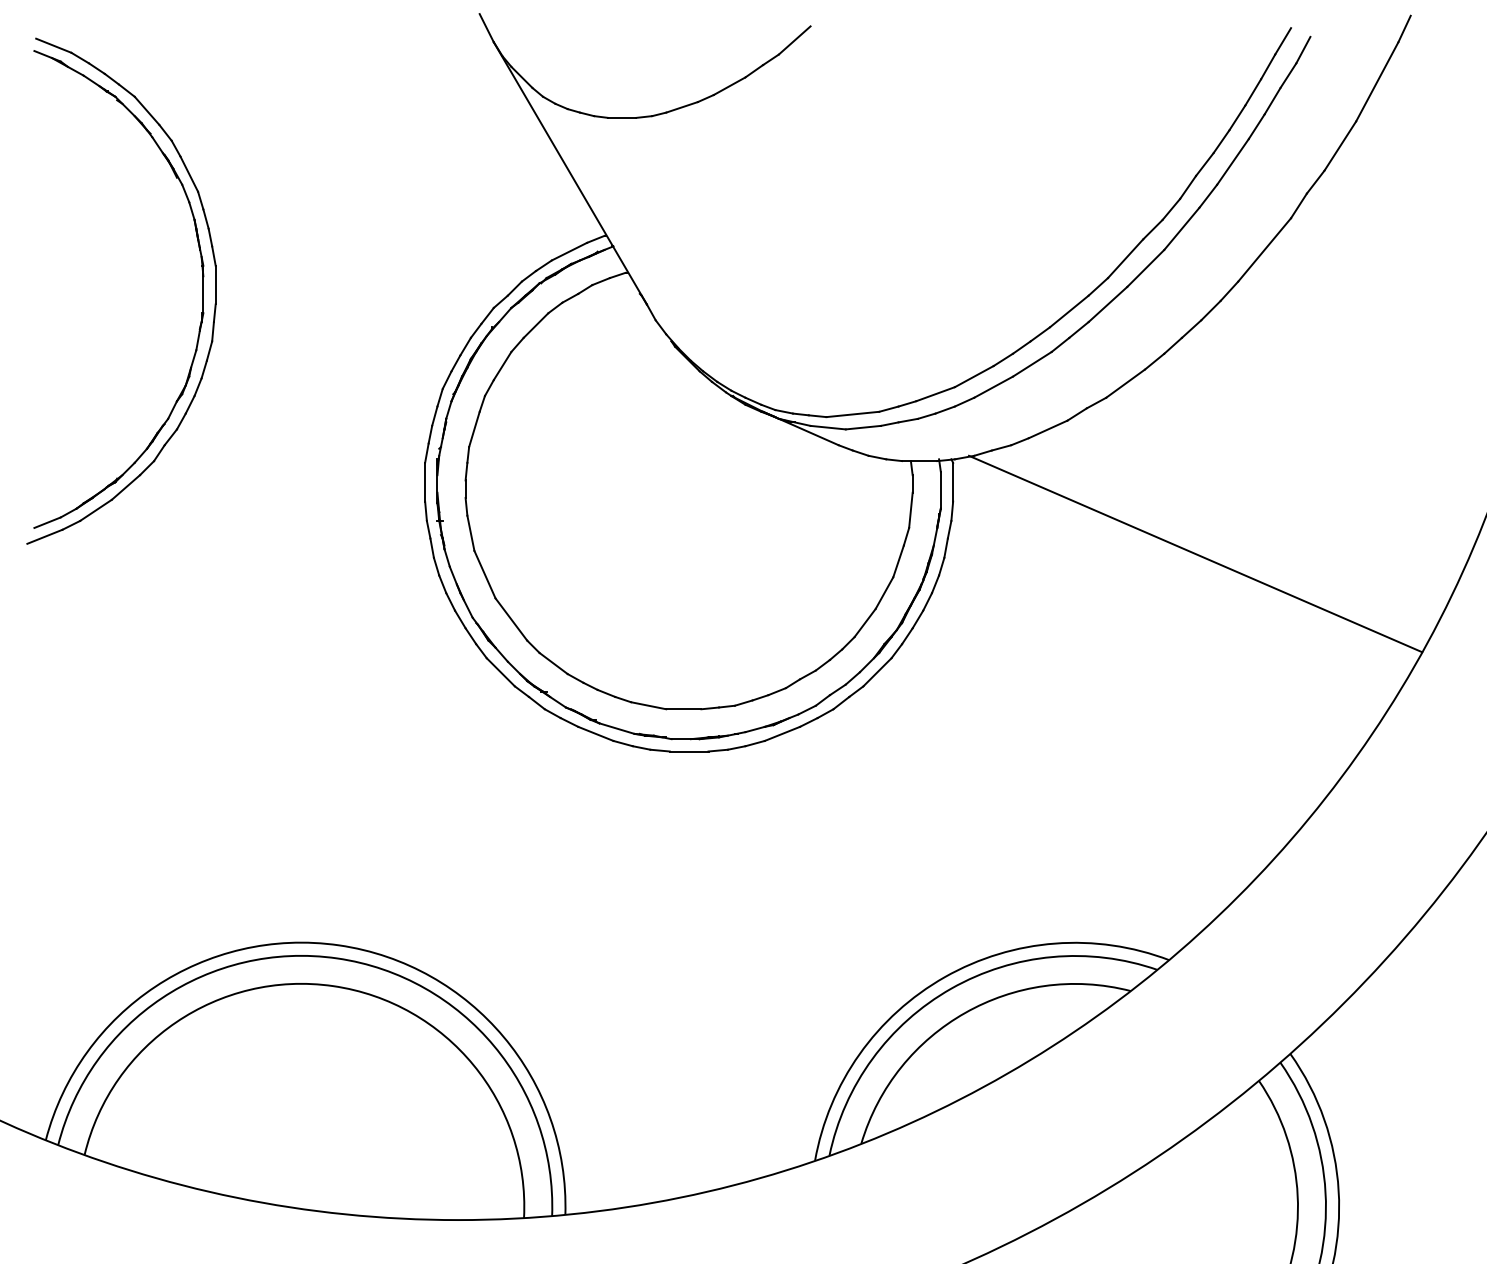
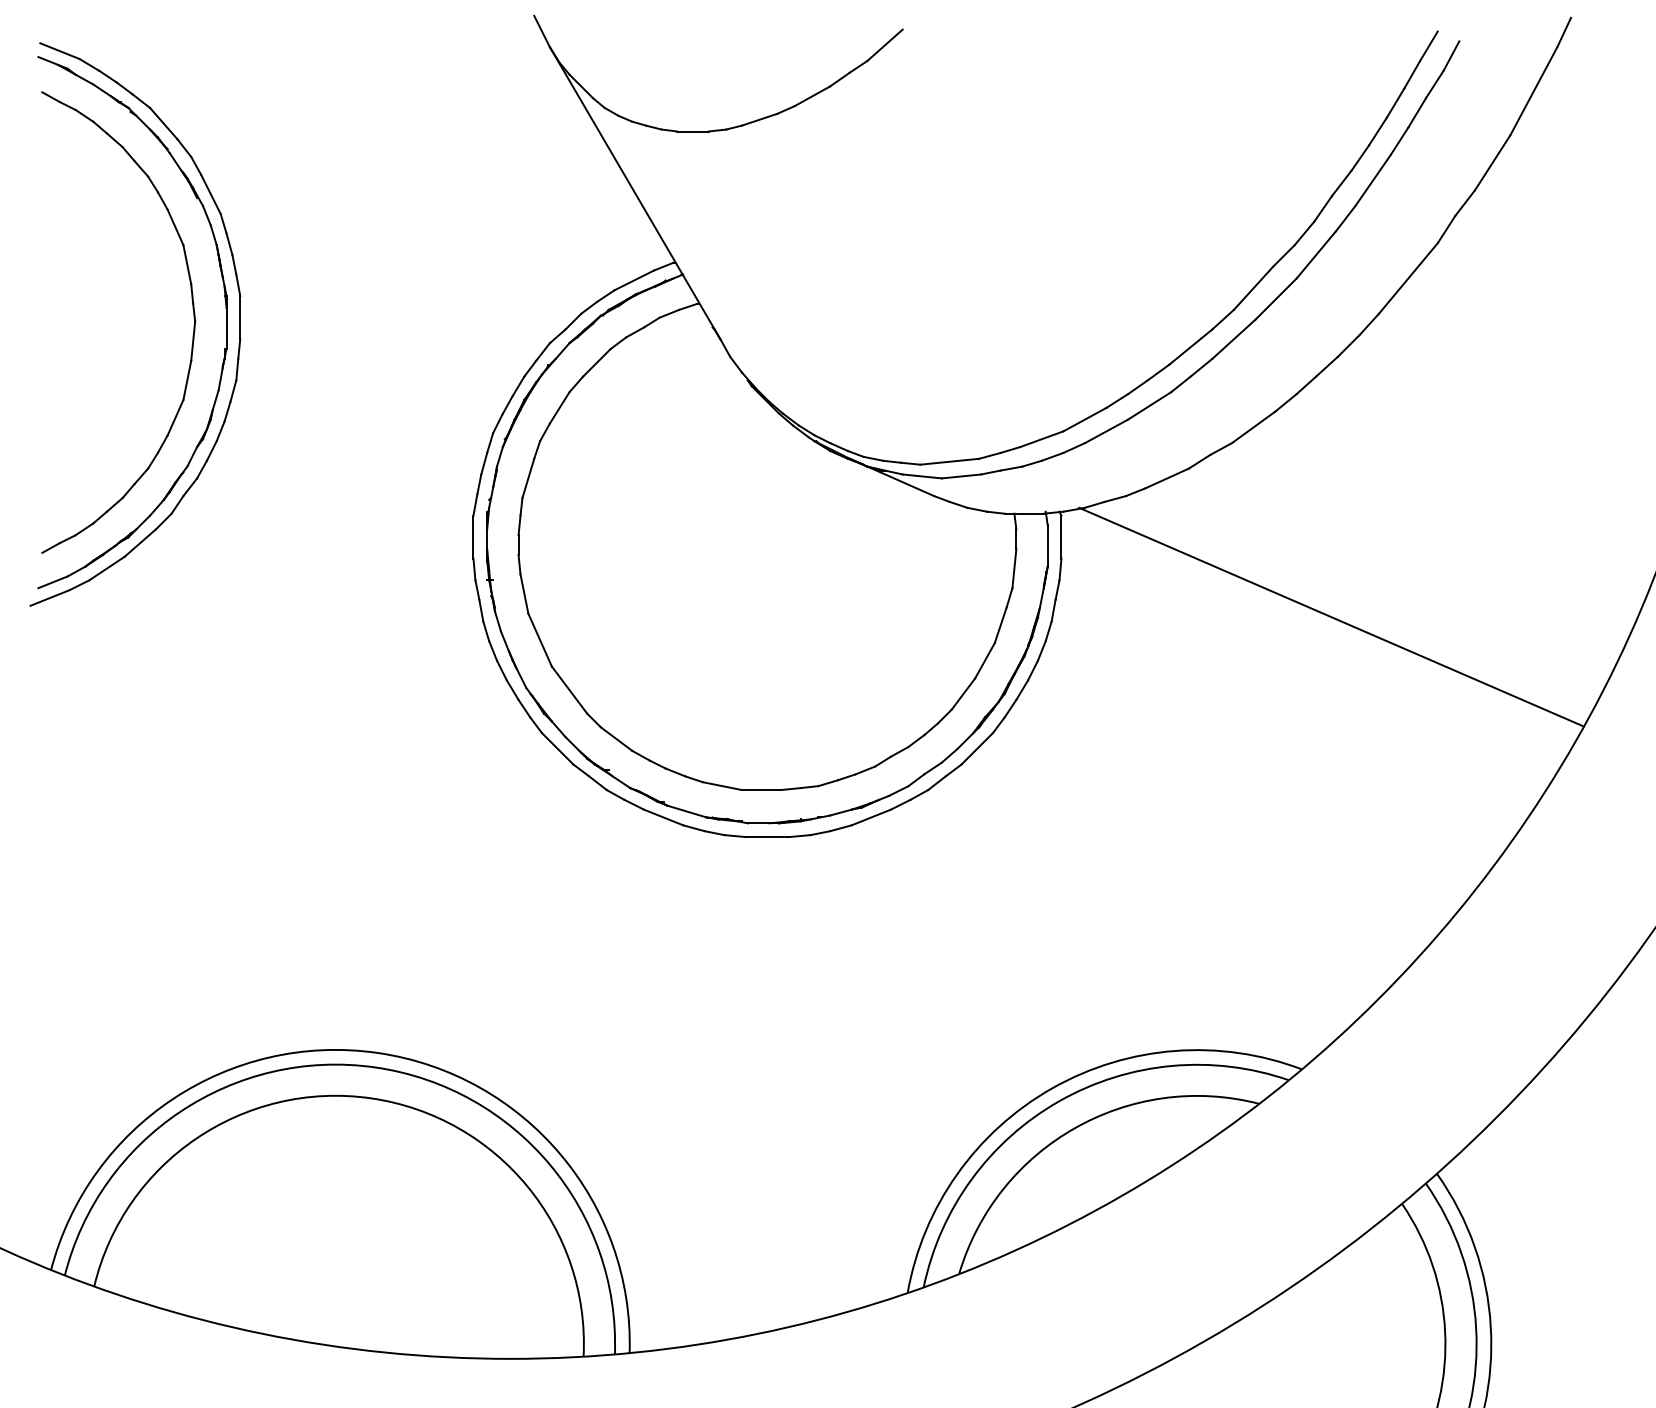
part: (173, 292) -> (193, 325), added

